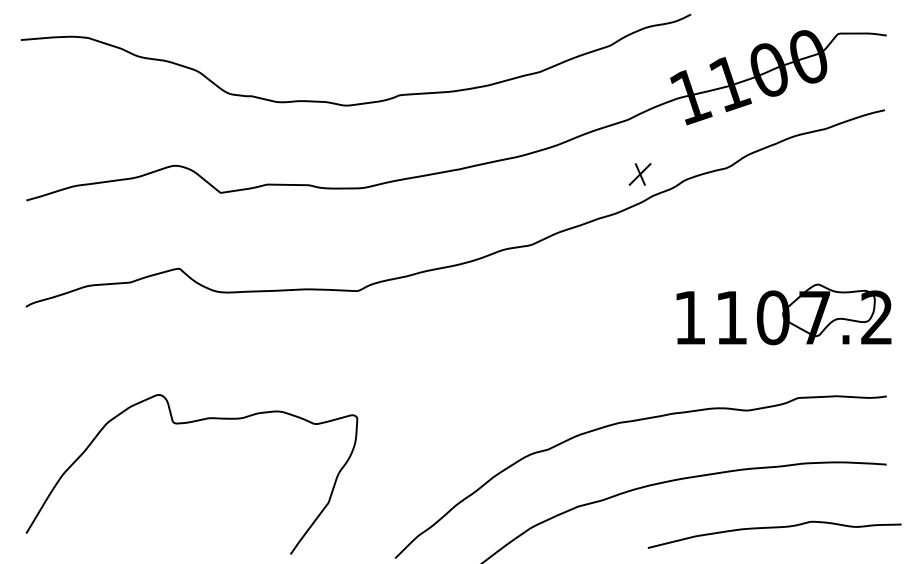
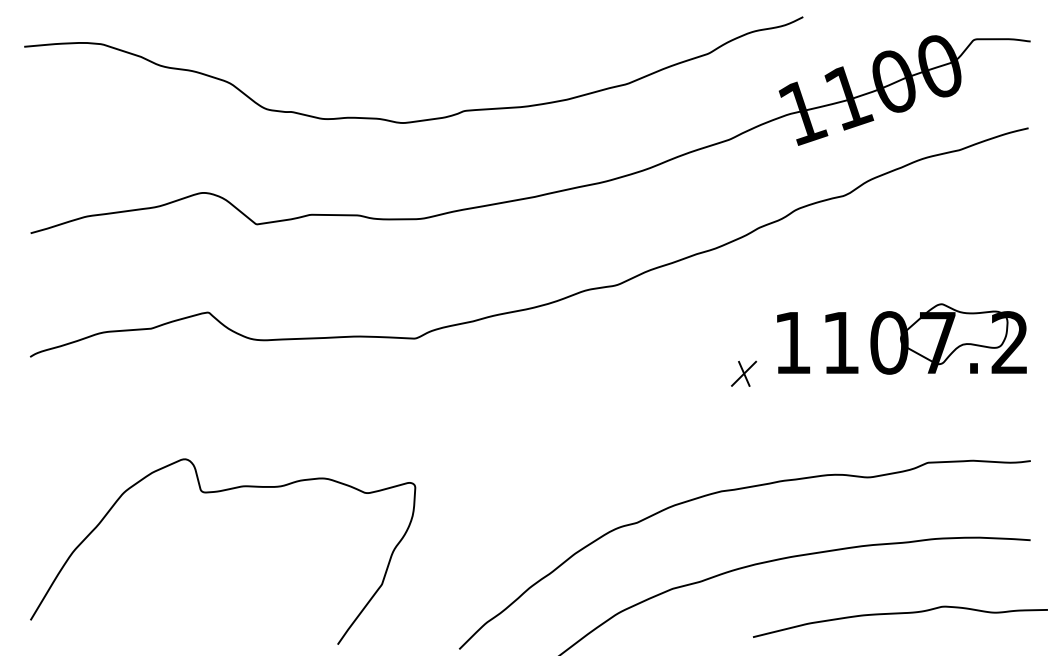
part: (639, 174) -> (743, 373), moved
part: (783, 314) -> (901, 339), moved

